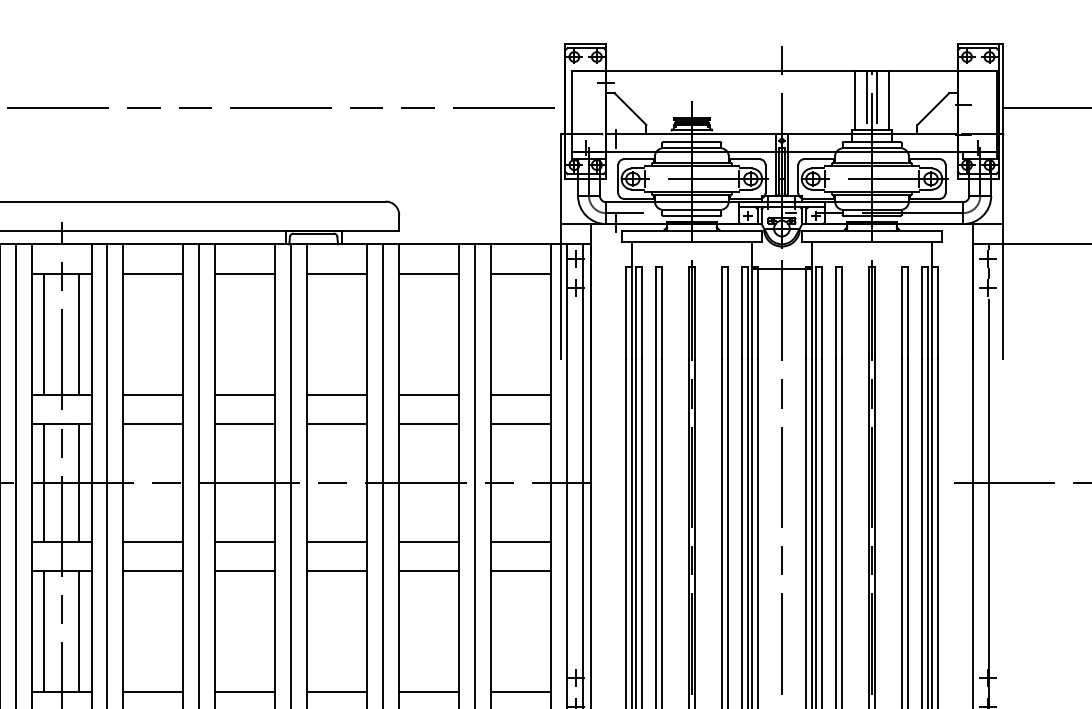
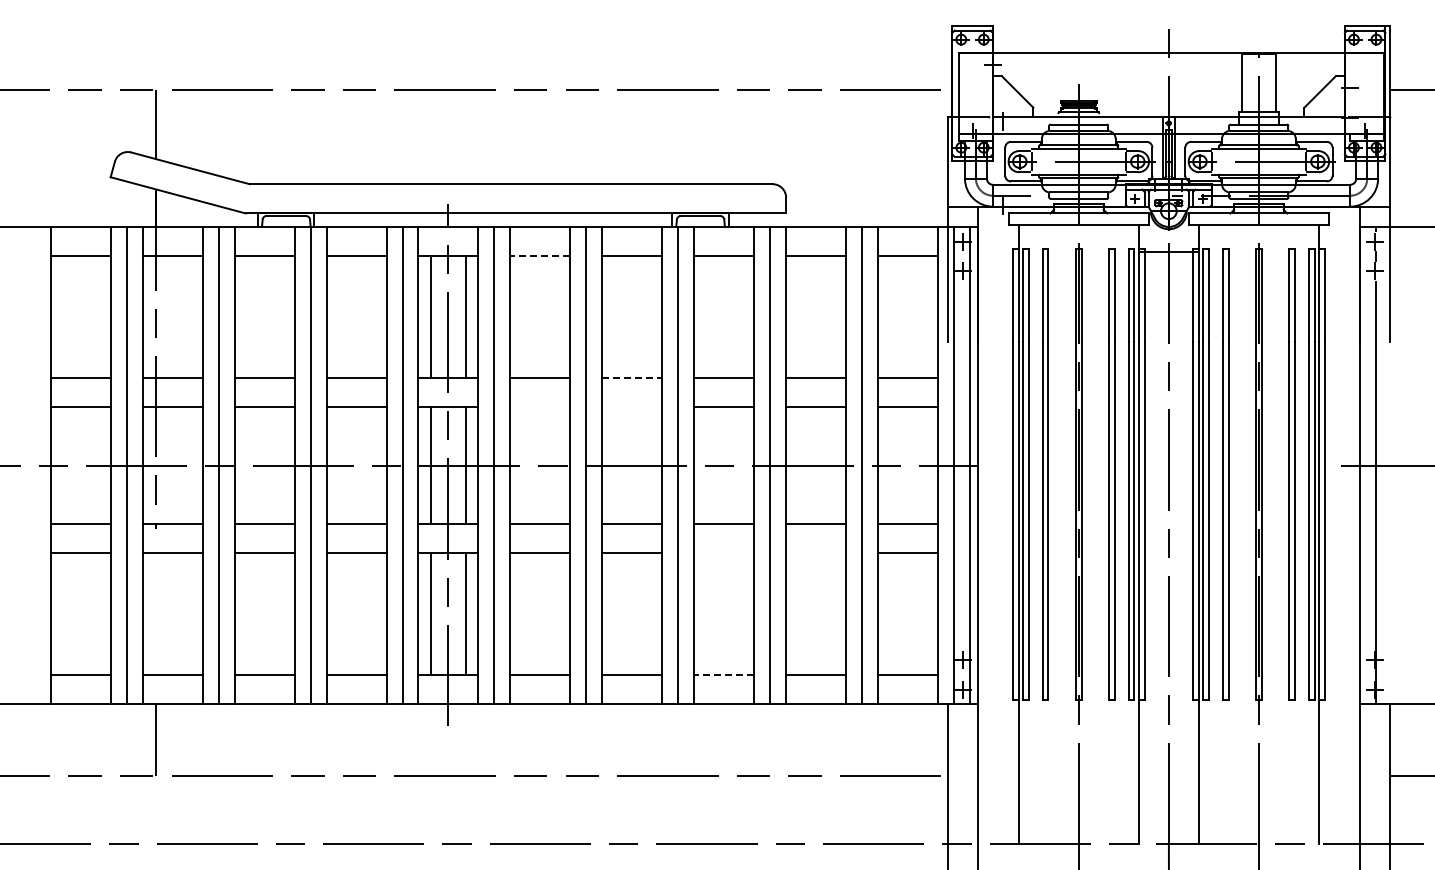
line: (866, 96) -> (1253, 79), removed
line: (876, 96) -> (1263, 79), removed
line: (152, 273) -> (539, 256), solid -> dashed
line: (245, 394) -> (632, 377), solid -> dashed
line: (153, 424) -> (540, 407), removed
line: (245, 424) -> (632, 407), removed
line: (337, 570) -> (724, 553), removed
line: (428, 570) -> (815, 553), removed
line: (336, 692) -> (723, 675), solid -> dashed

